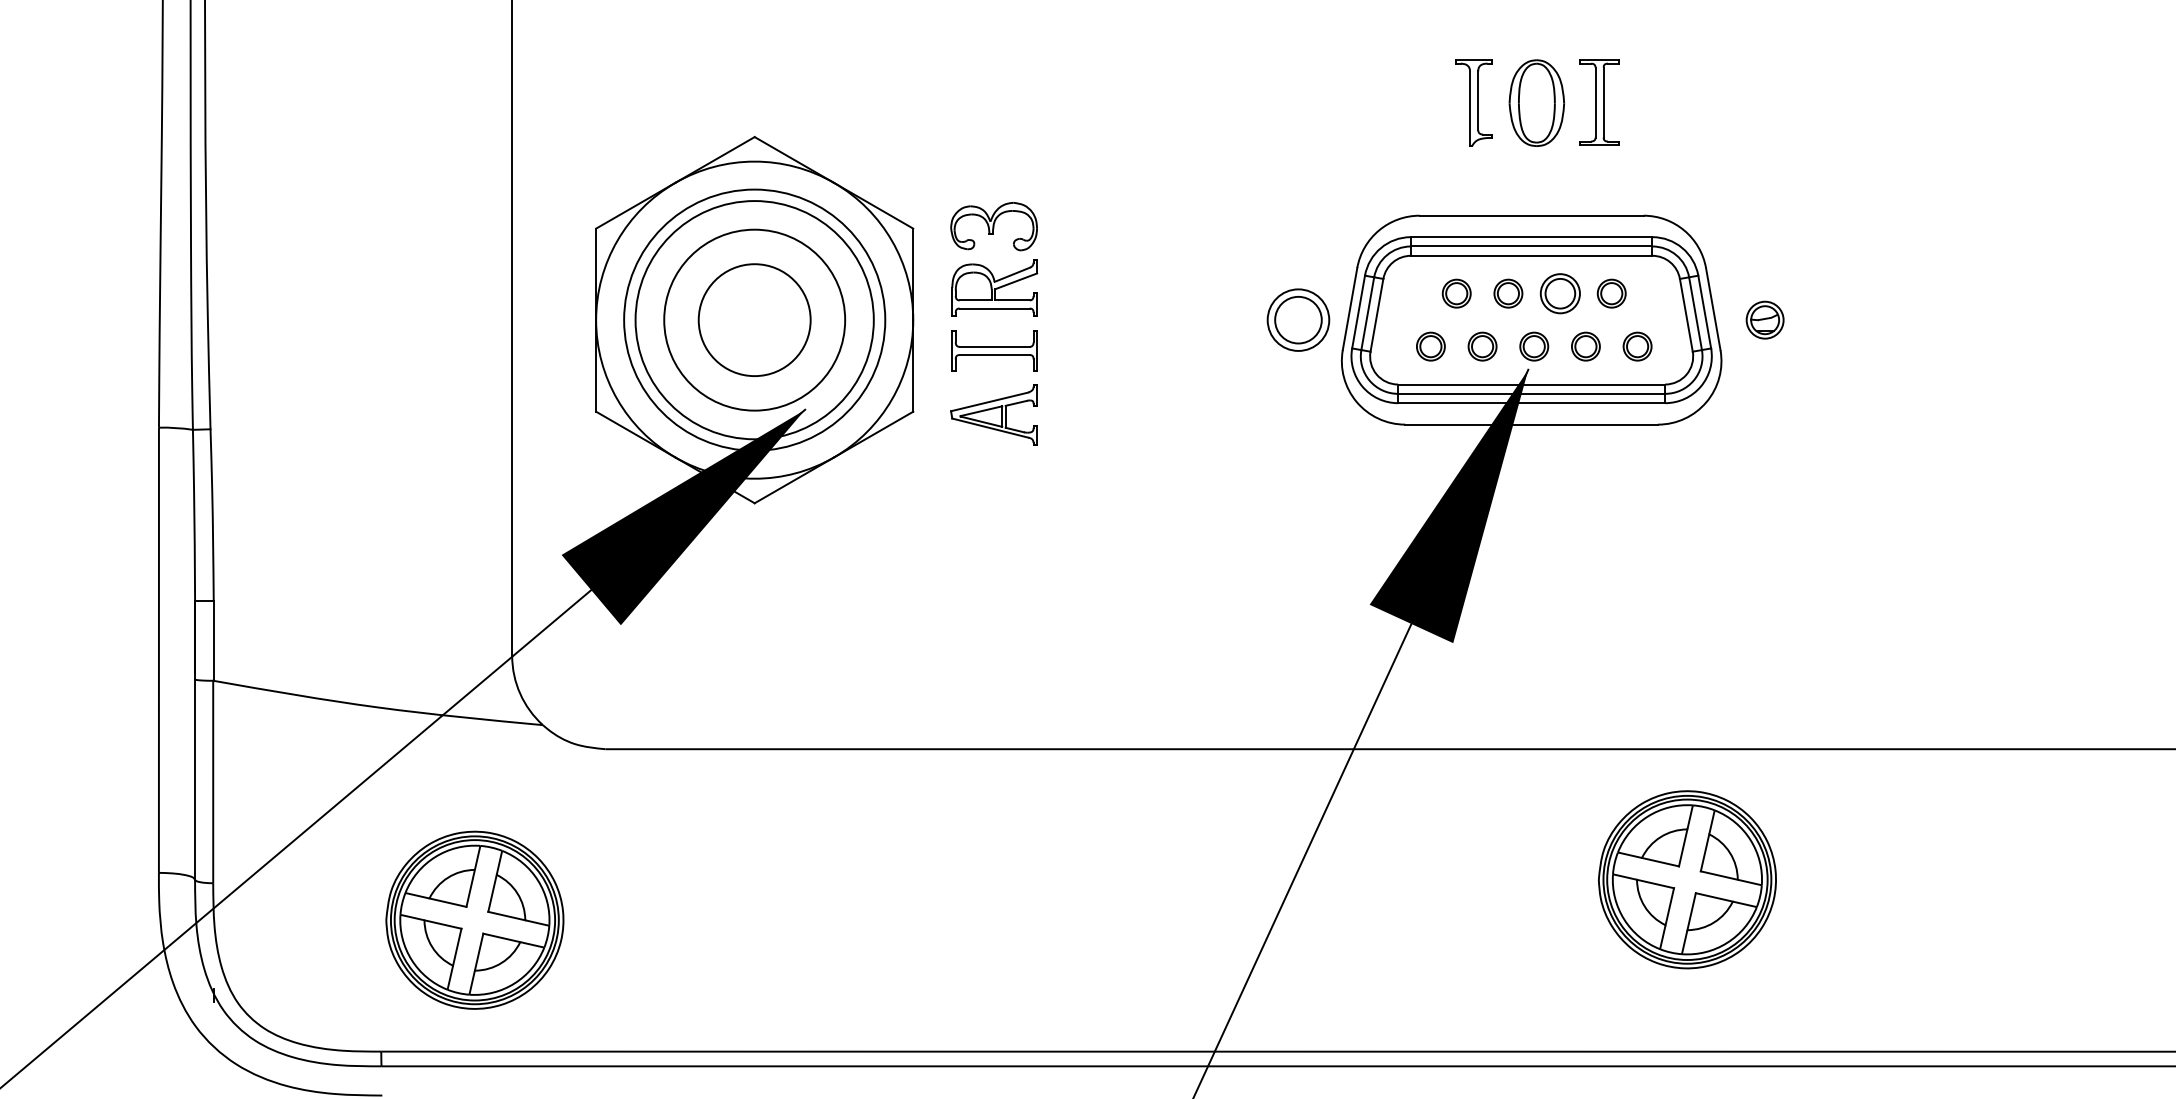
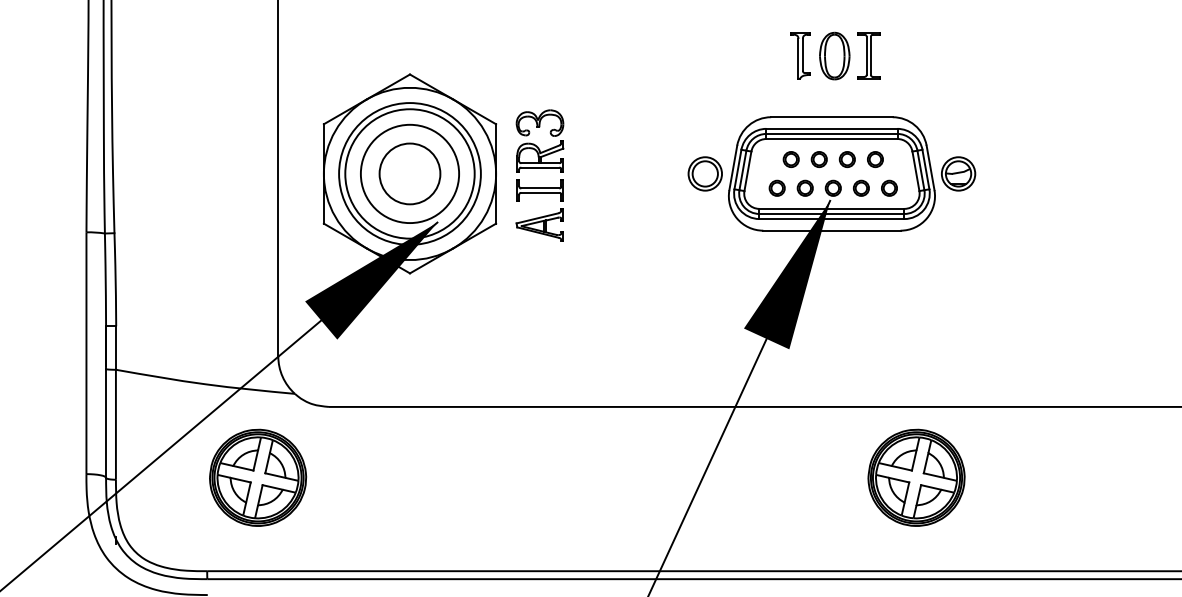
part: (1558, 293) -> (846, 159), size x0.71
part: (1764, 319) -> (958, 173), size x1.67
part: (475, 919) -> (258, 477), moved

